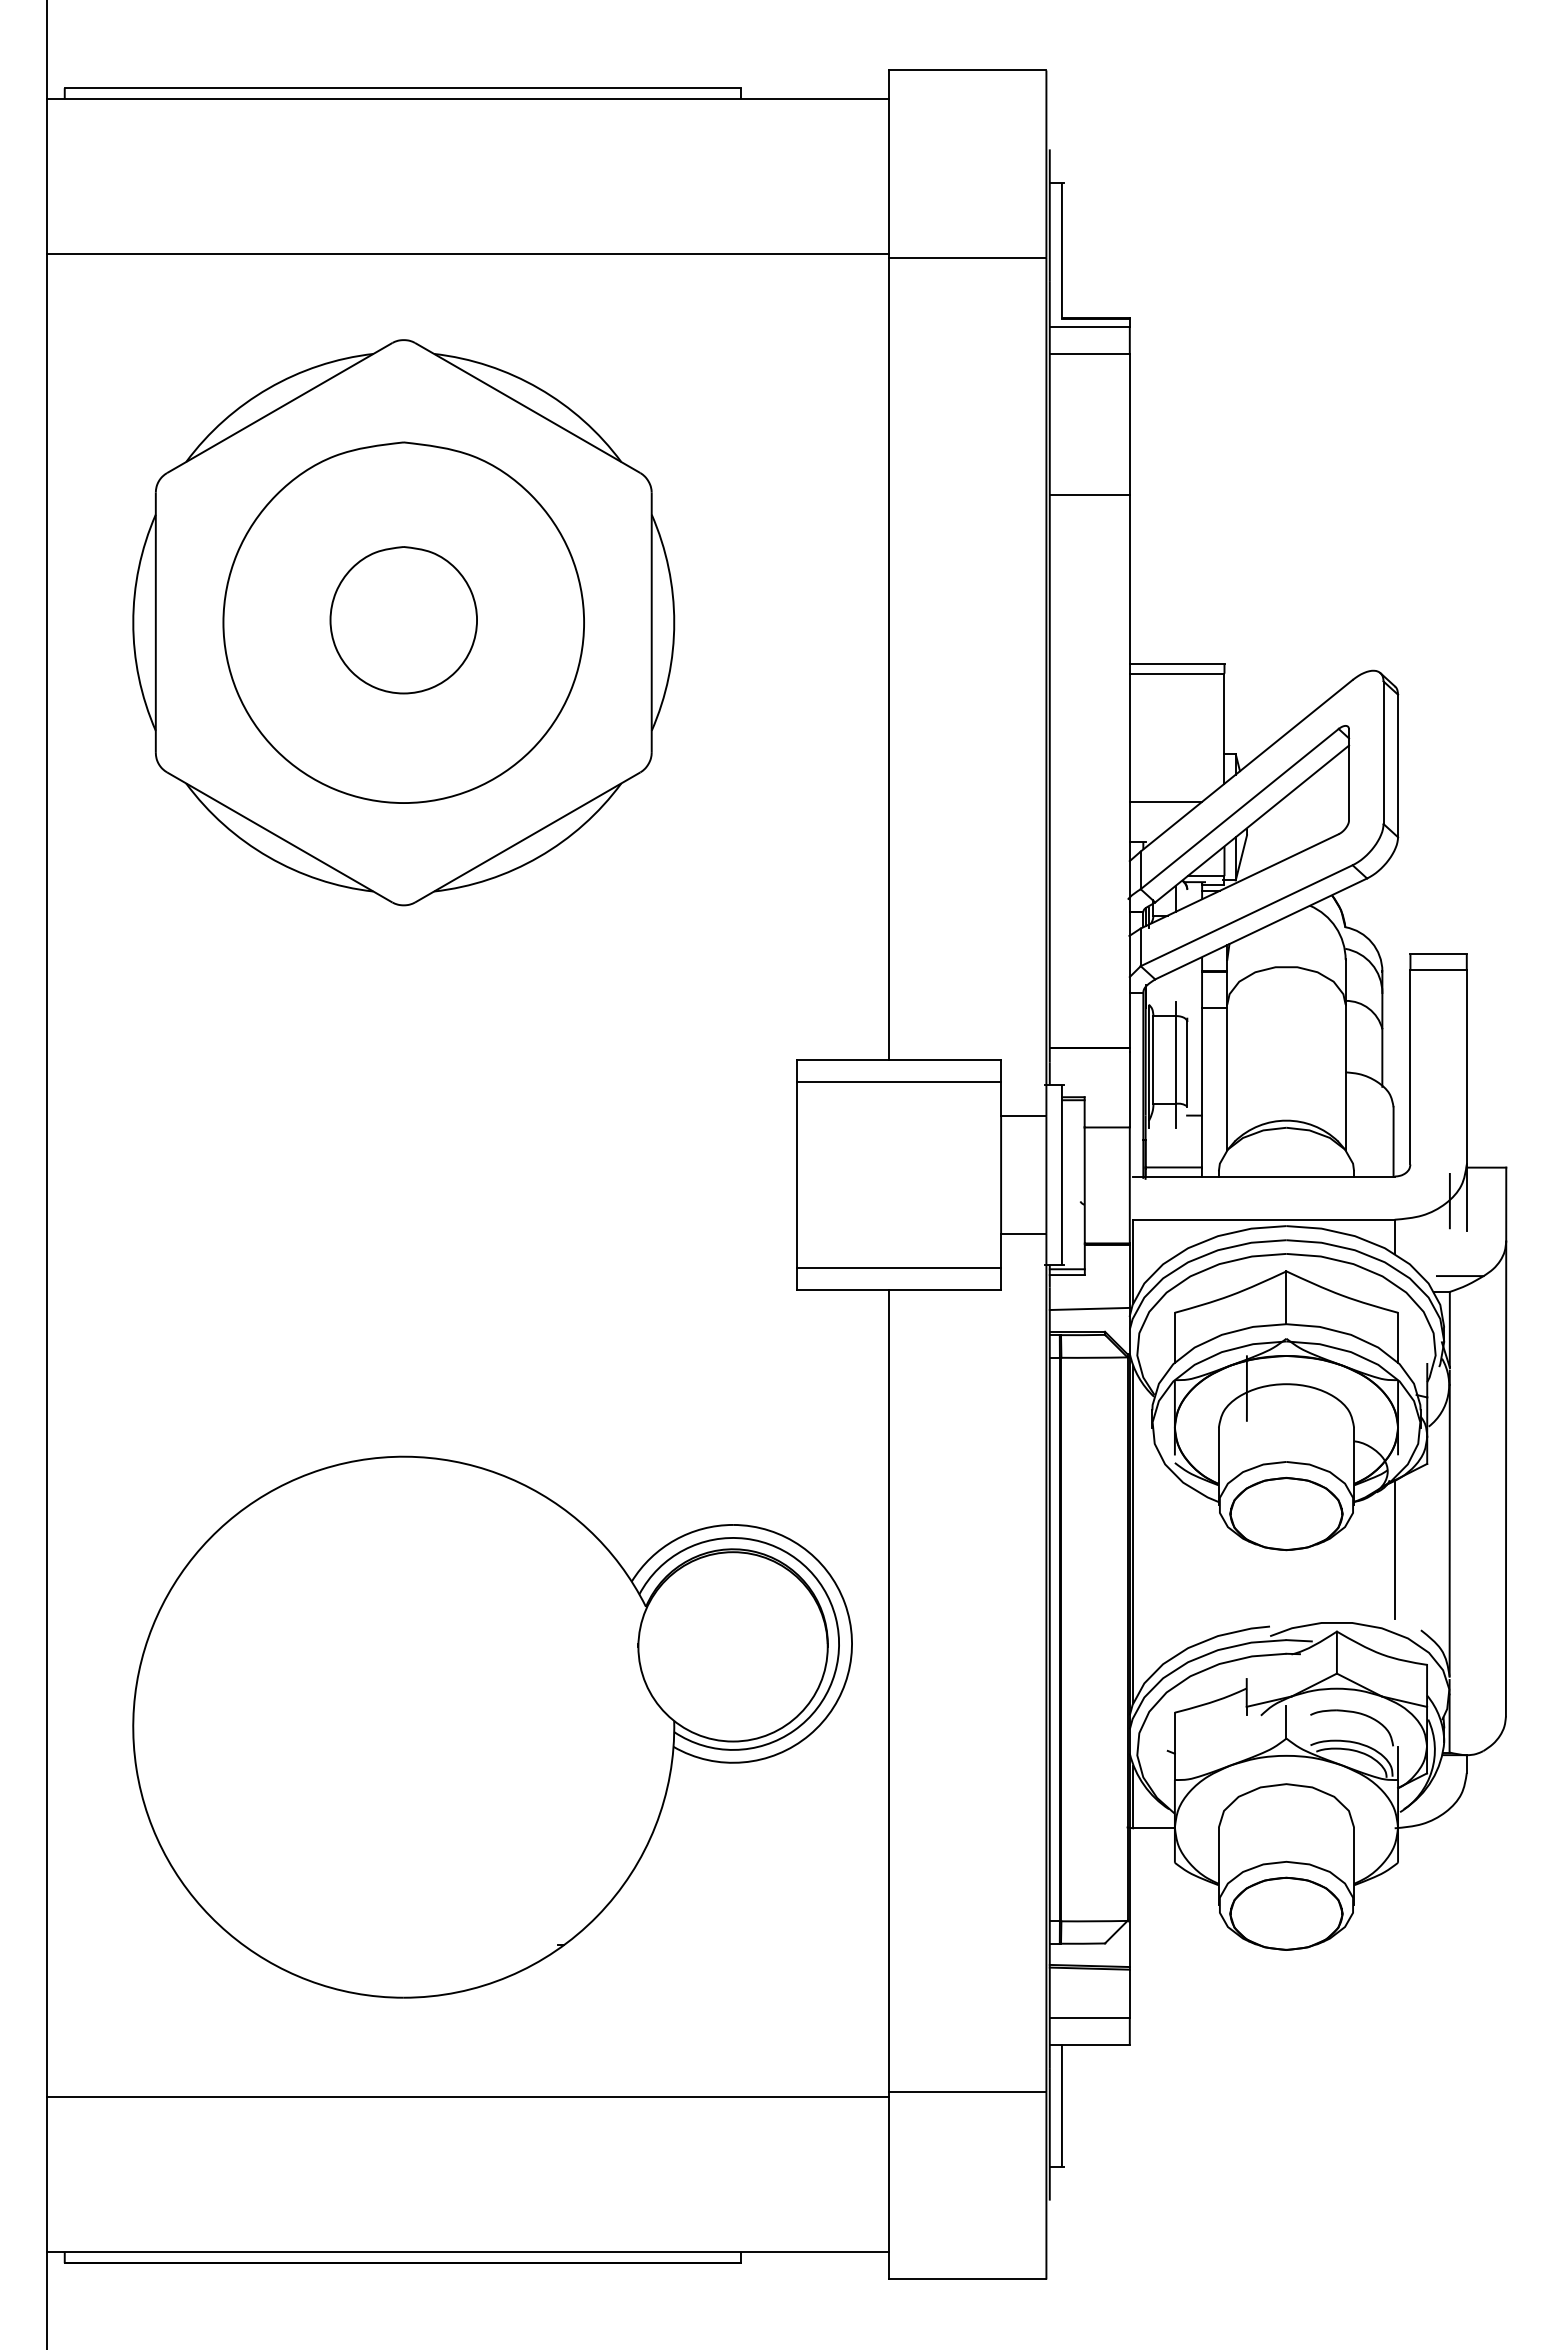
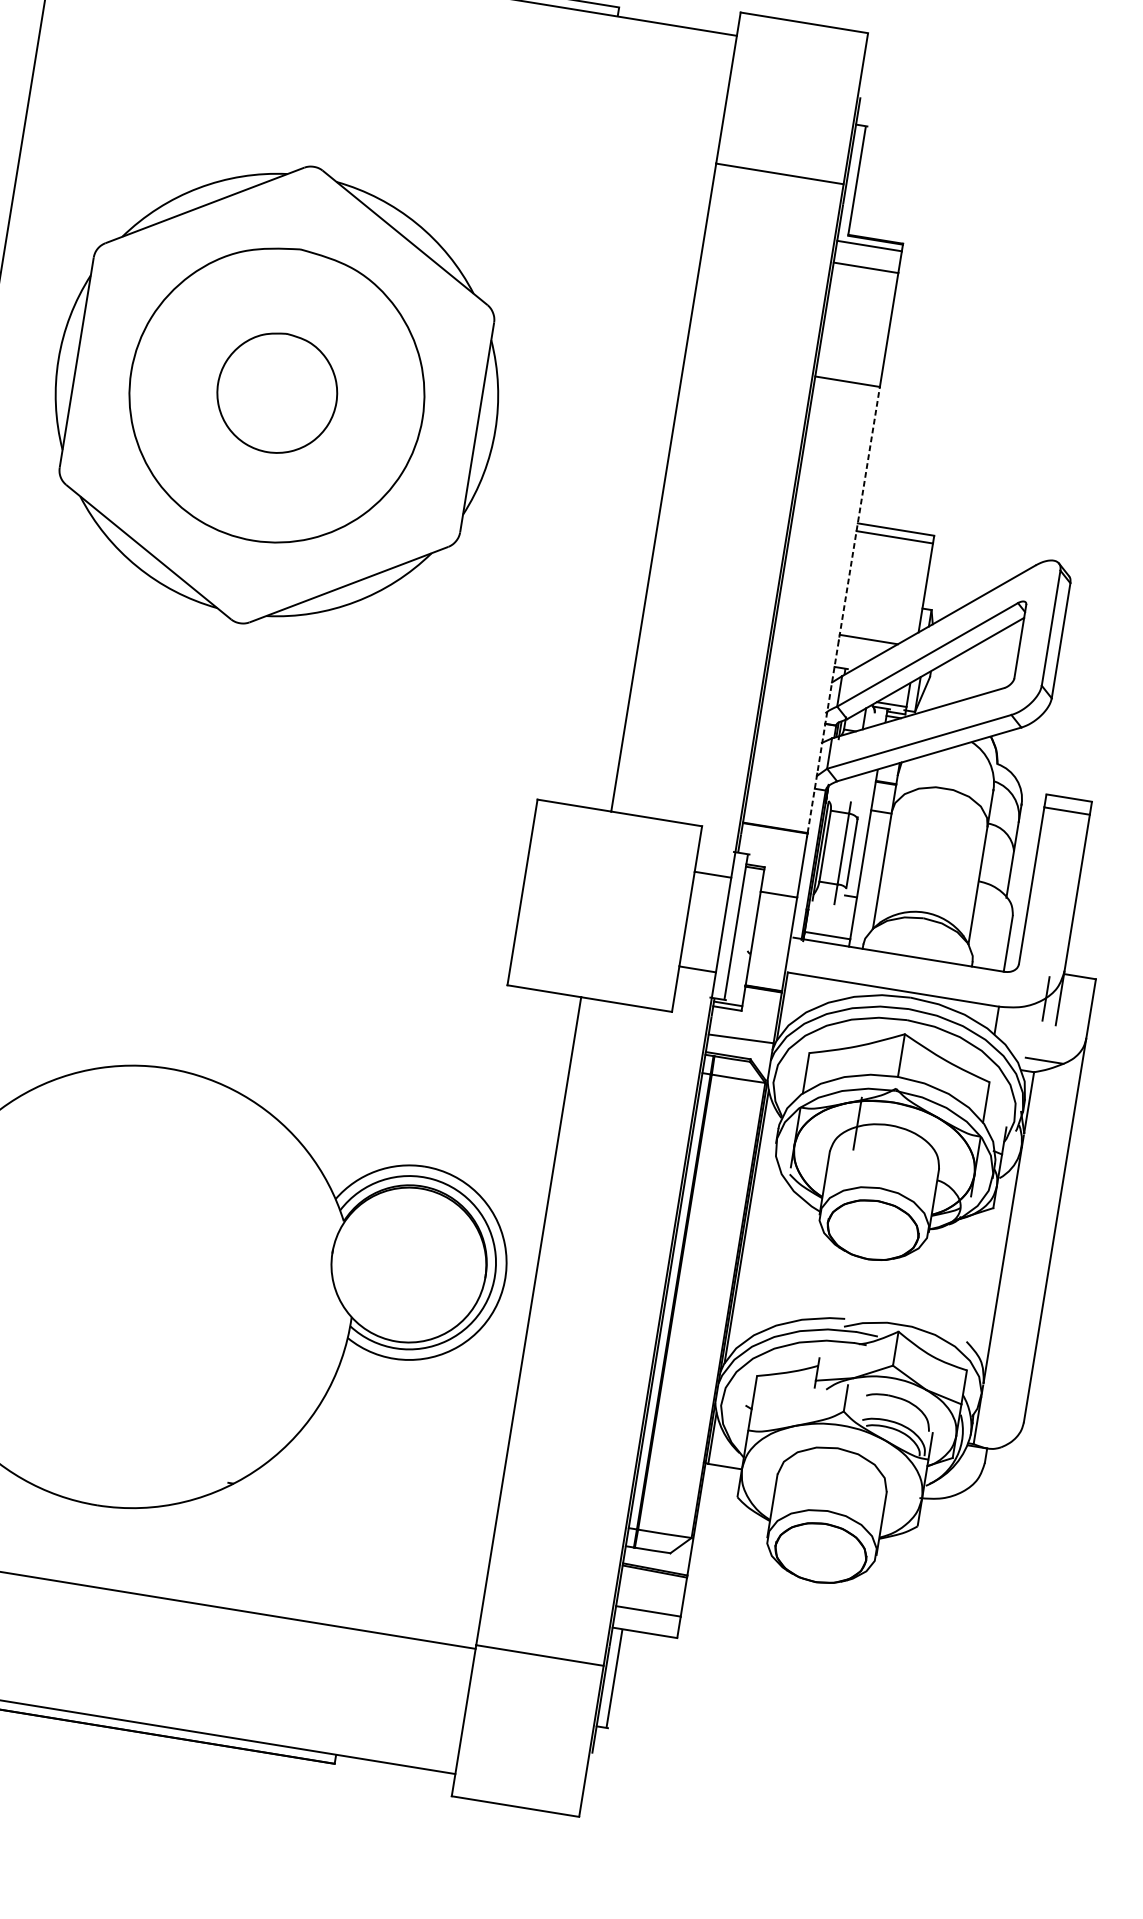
line: (467, 254) -> (376, 106), removed
line: (1129, 770) -> (843, 609), solid -> dashed
line: (899, 1081) -> (617, 830), removed
line: (899, 1268) -> (592, 981), removed
line: (1394, 1549) -> (955, 1272), removed

